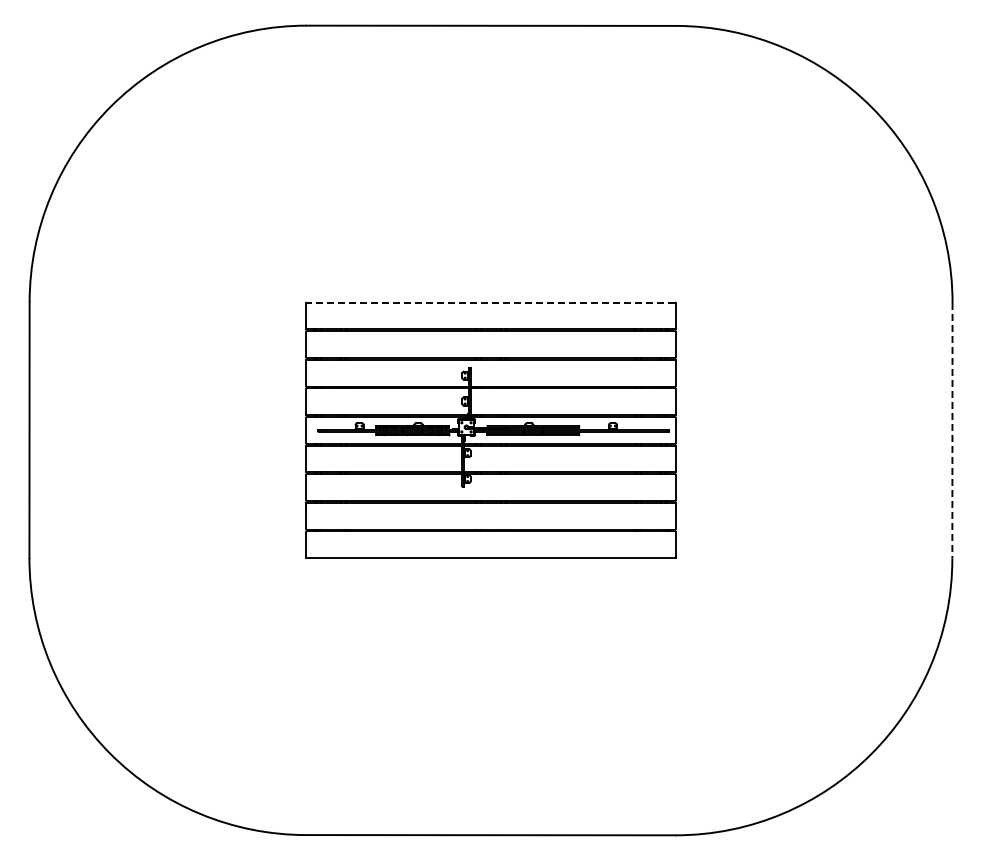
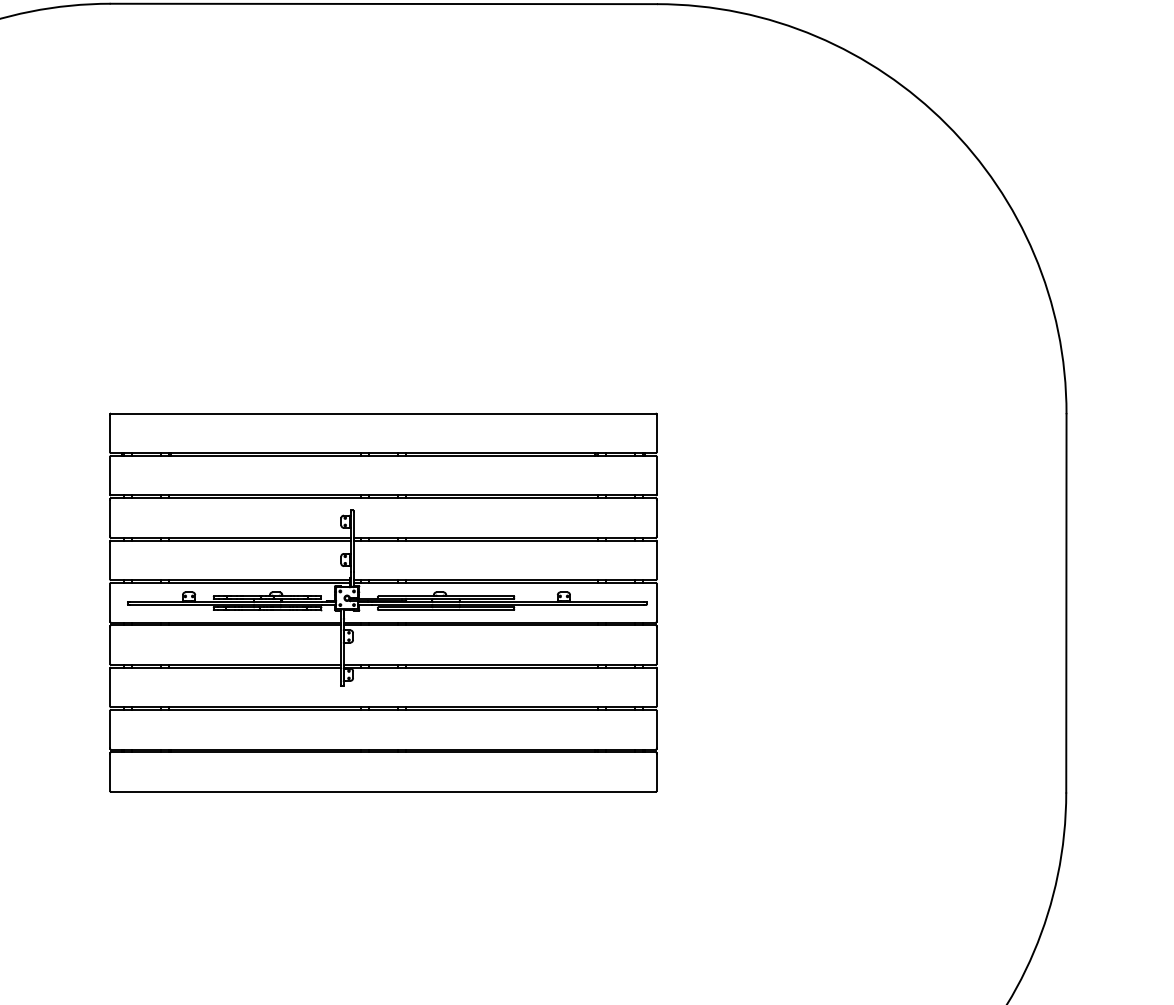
line: (490, 302) -> (382, 413), dashed -> solid
line: (952, 430) -> (1066, 602), dashed -> solid

